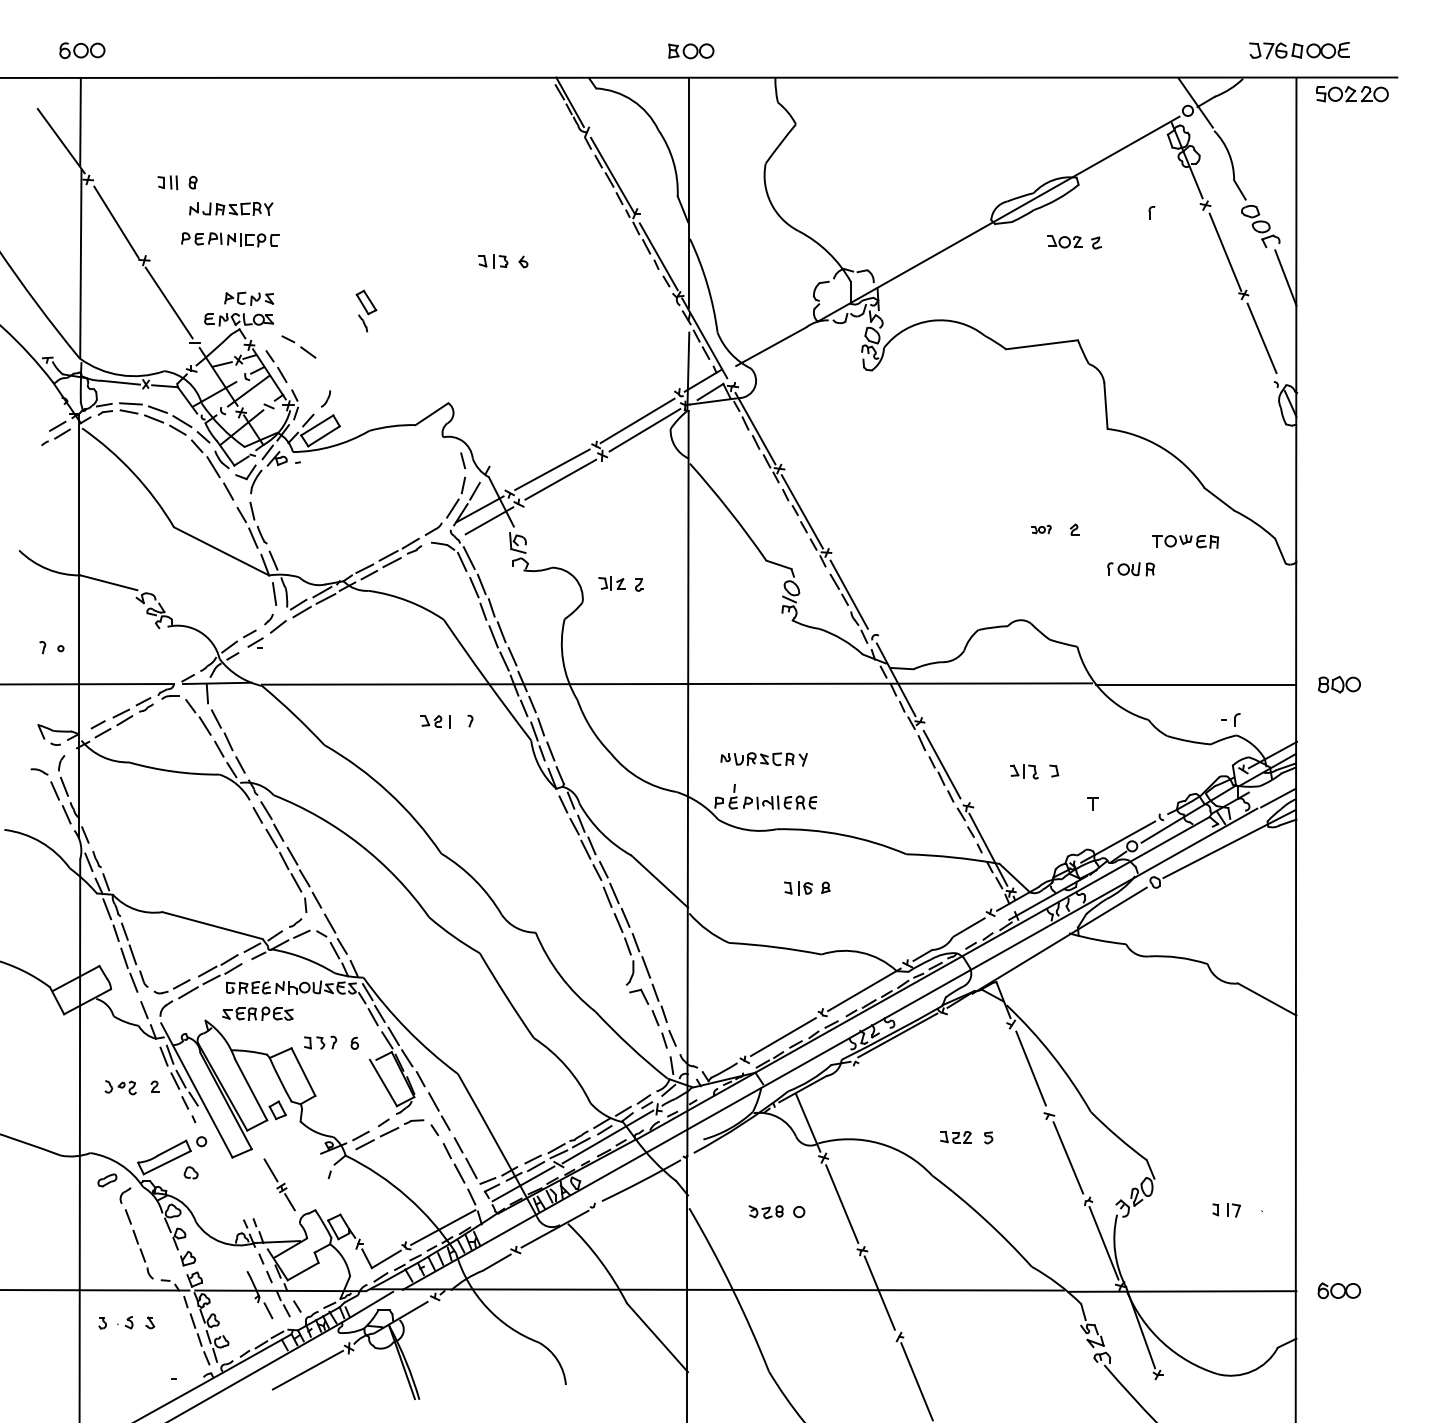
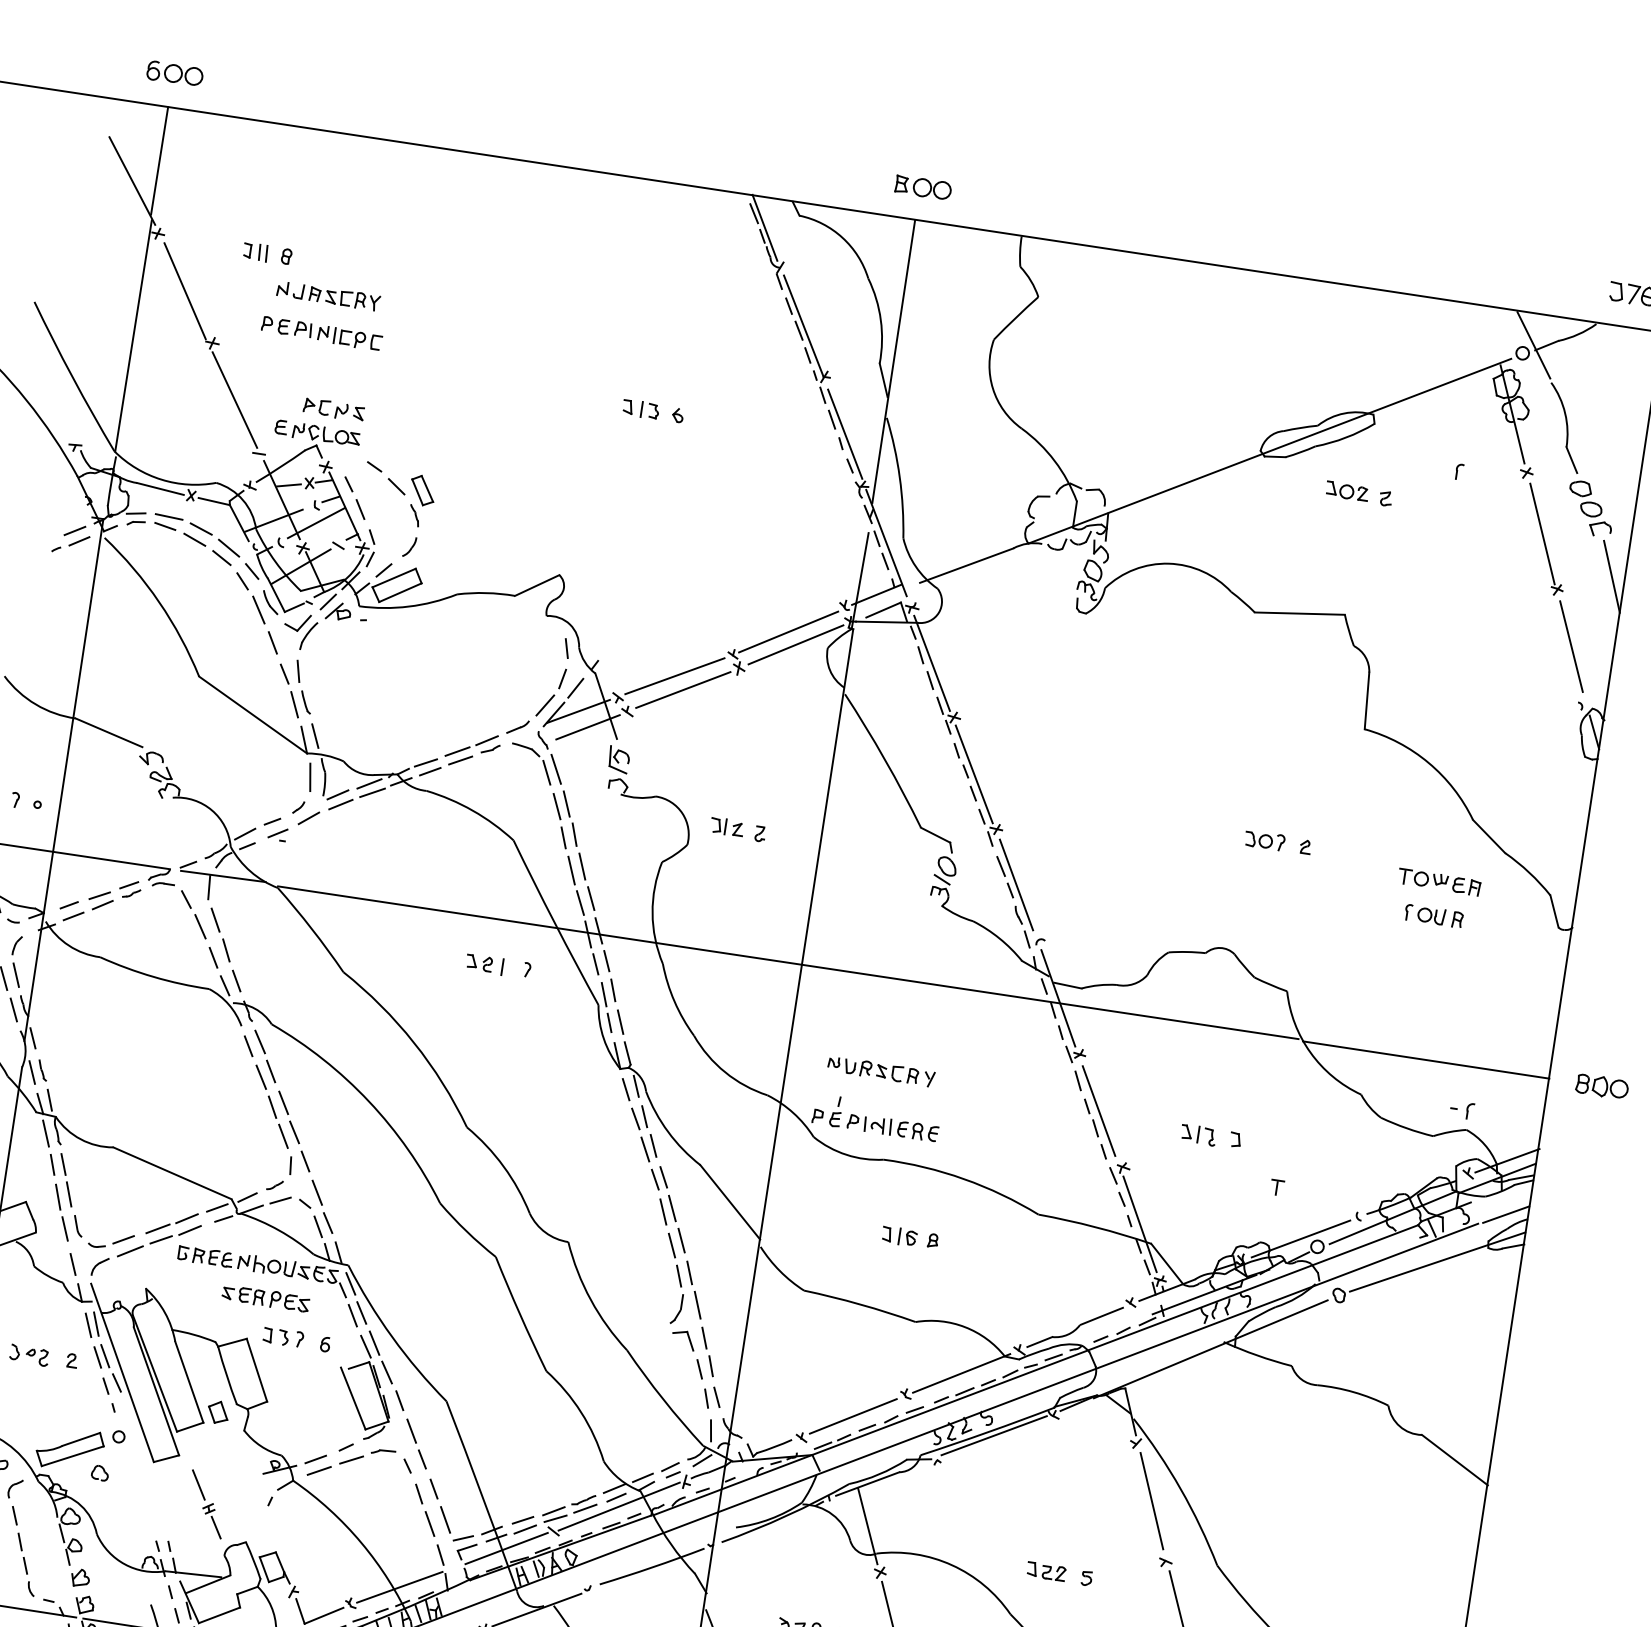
part: (366, 310) -> (421, 500), moved
part: (1041, 529) -> (1264, 840), size x1.67
part: (1130, 569) -> (1433, 916), moved
part: (257, 1013) -> (265, 1297), moved

